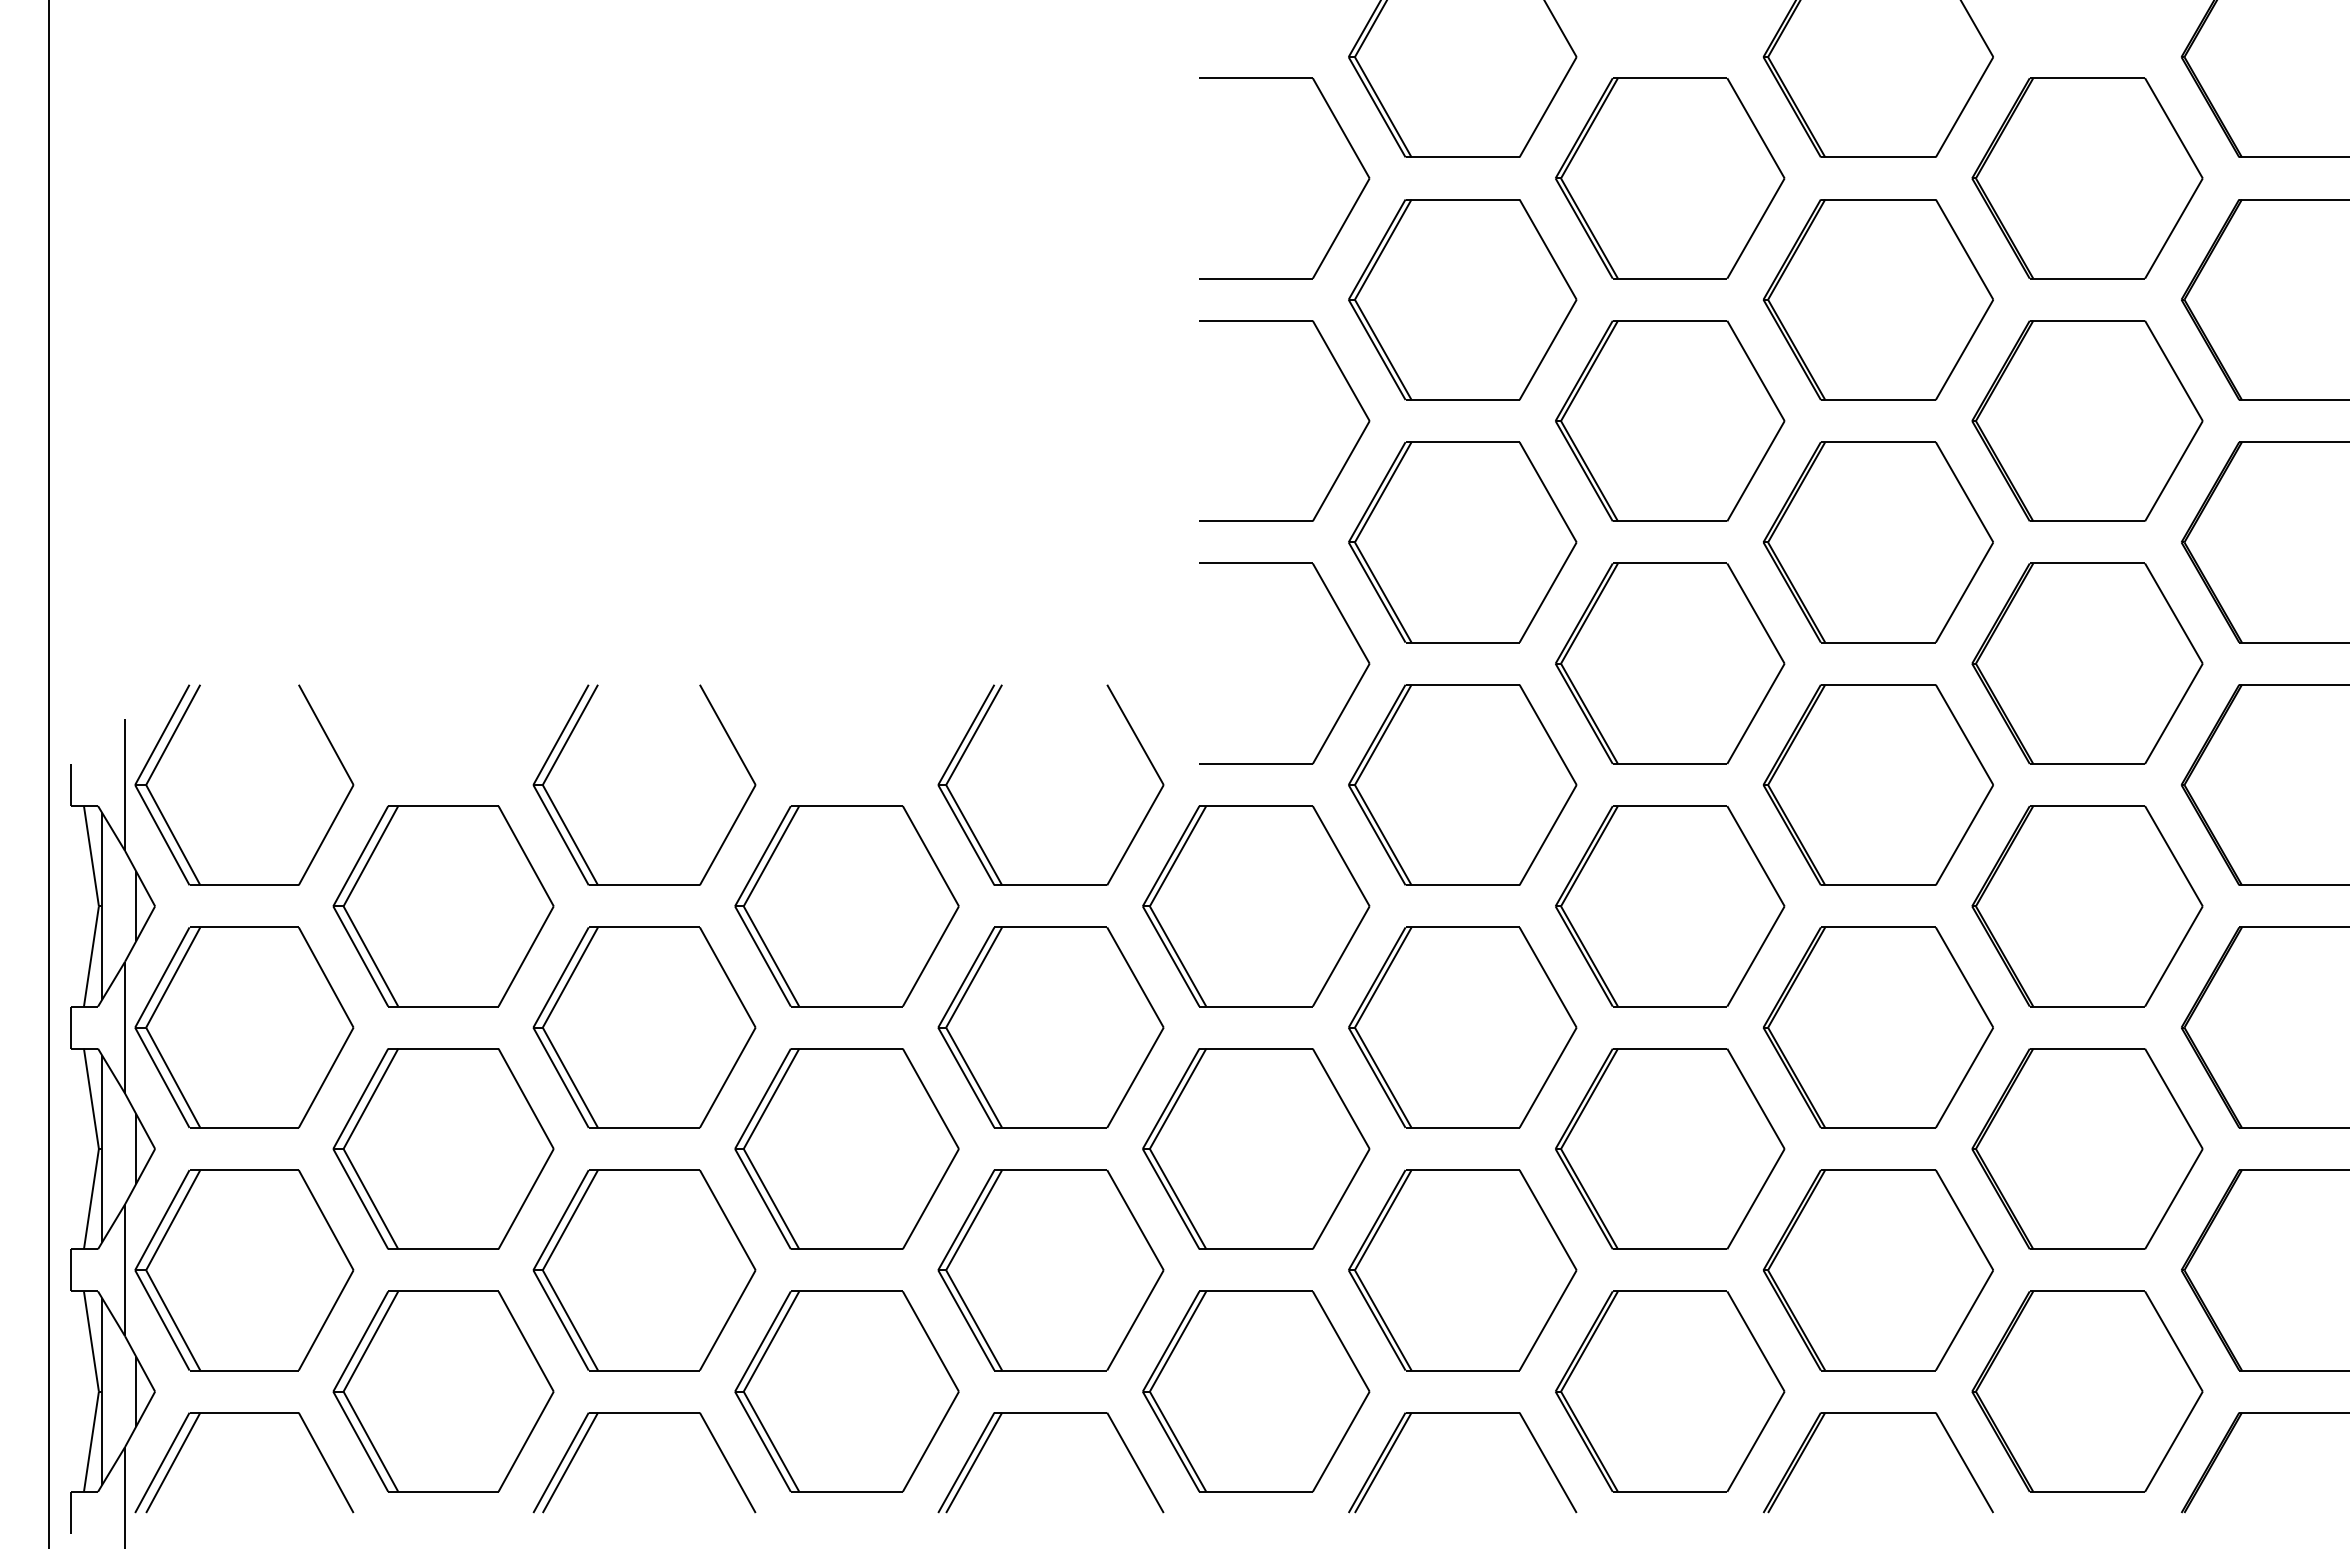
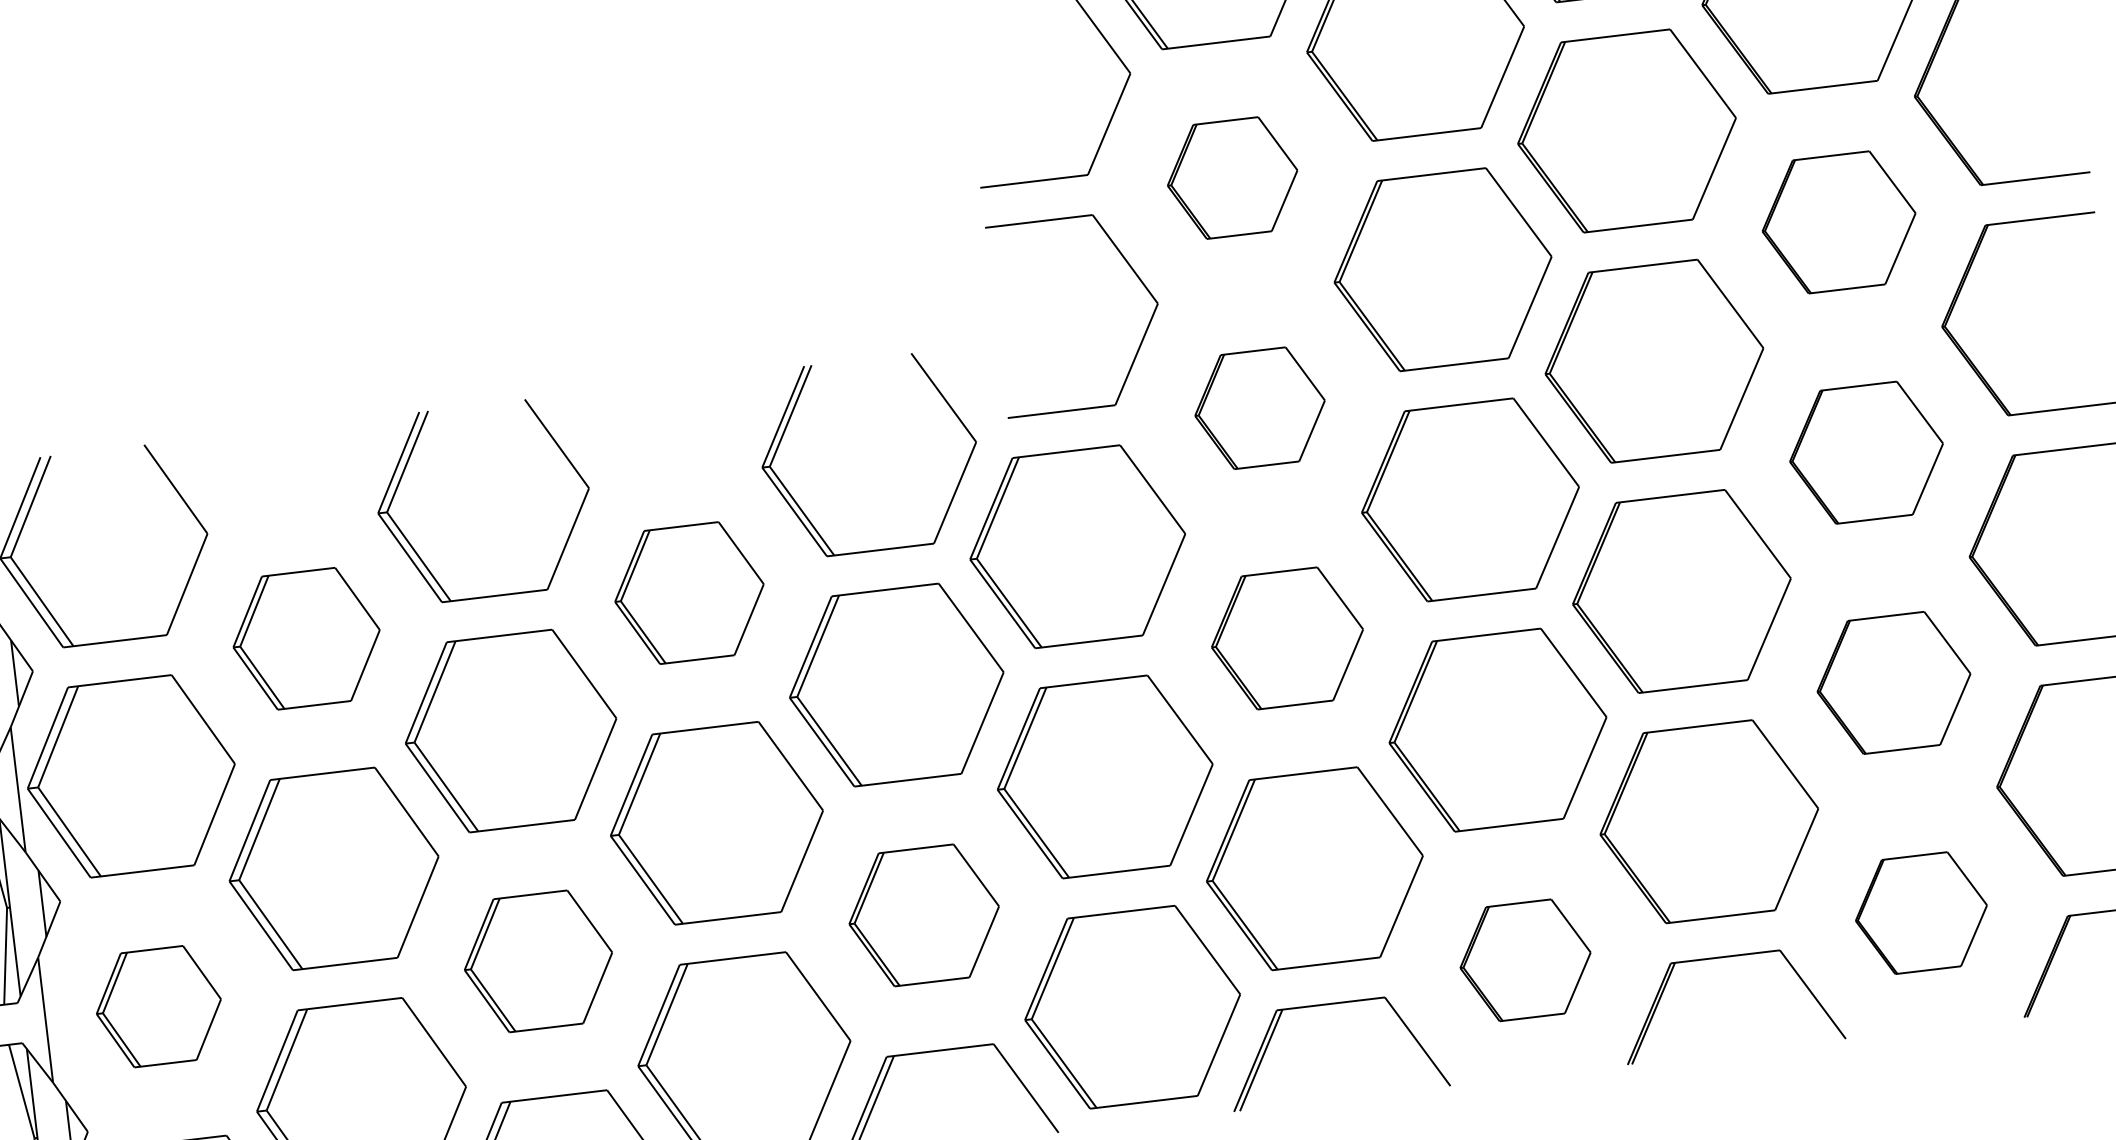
part: (1462, 542) -> (1232, 178), size x0.6
part: (2087, 663) -> (1839, 222), size x0.7
part: (1462, 784) -> (1259, 407), size x0.6
part: (443, 906) -> (306, 638), size x0.7
part: (846, 906) -> (689, 593), size x0.7
part: (2087, 906) -> (1866, 452), size x0.7
part: (1462, 1027) -> (1287, 638), size x0.7
part: (2087, 1148) -> (1893, 682), size x0.7
part: (244, 1270) -> (158, 1006), size x0.6
part: (644, 1270) -> (538, 961), size x0.7
part: (1050, 1270) -> (923, 915), size x0.7
part: (1670, 1391) -> (1525, 960), size x0.6
part: (2087, 1391) -> (1921, 913), size x0.6

